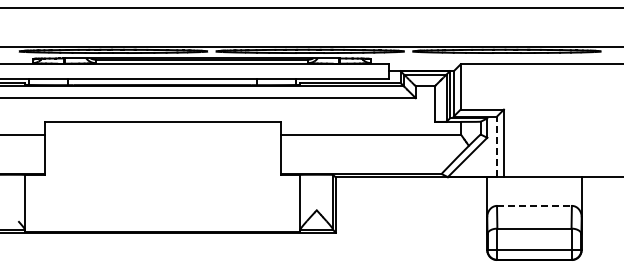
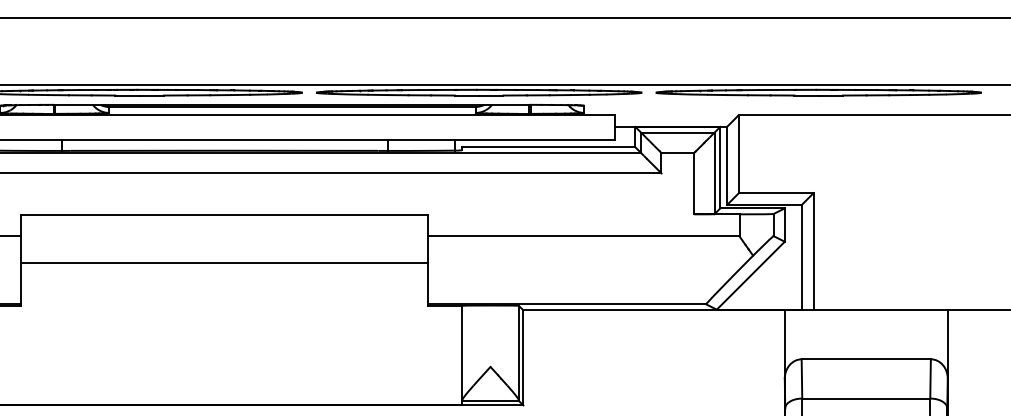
line: (497, 146) -> (802, 256), dashed -> solid
line: (162, 149) -> (224, 261), added
line: (534, 205) -> (866, 358), dashed -> solid

